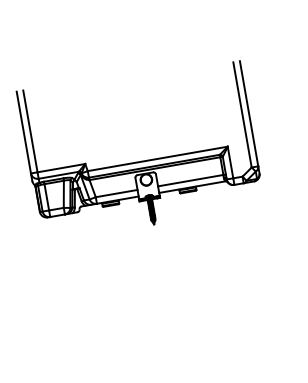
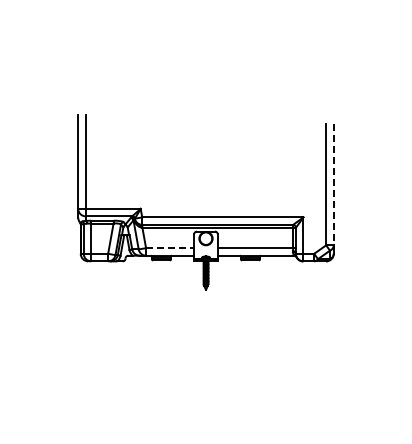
line: (248, 113) -> (333, 184), solid -> dashed
line: (117, 193) -> (170, 248), solid -> dashed

